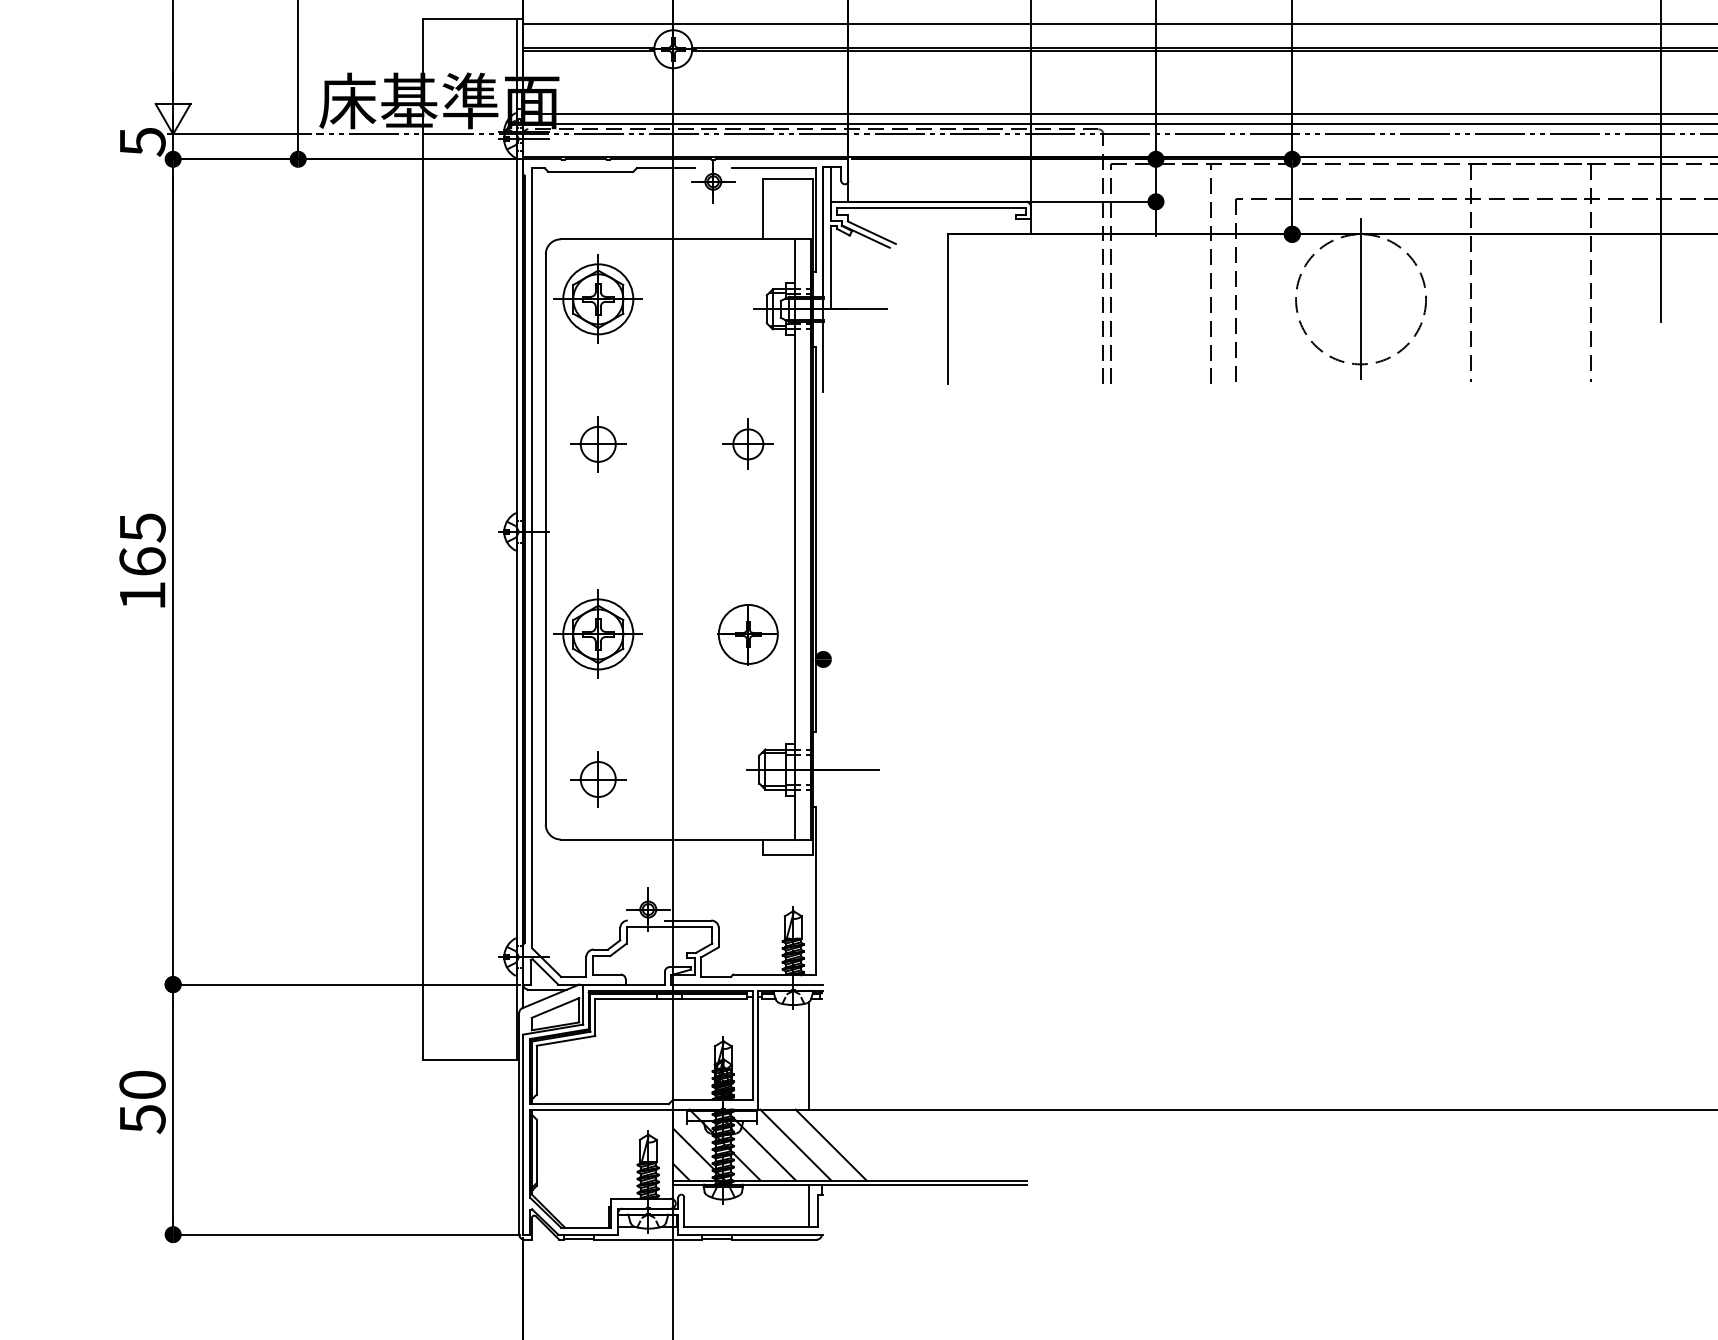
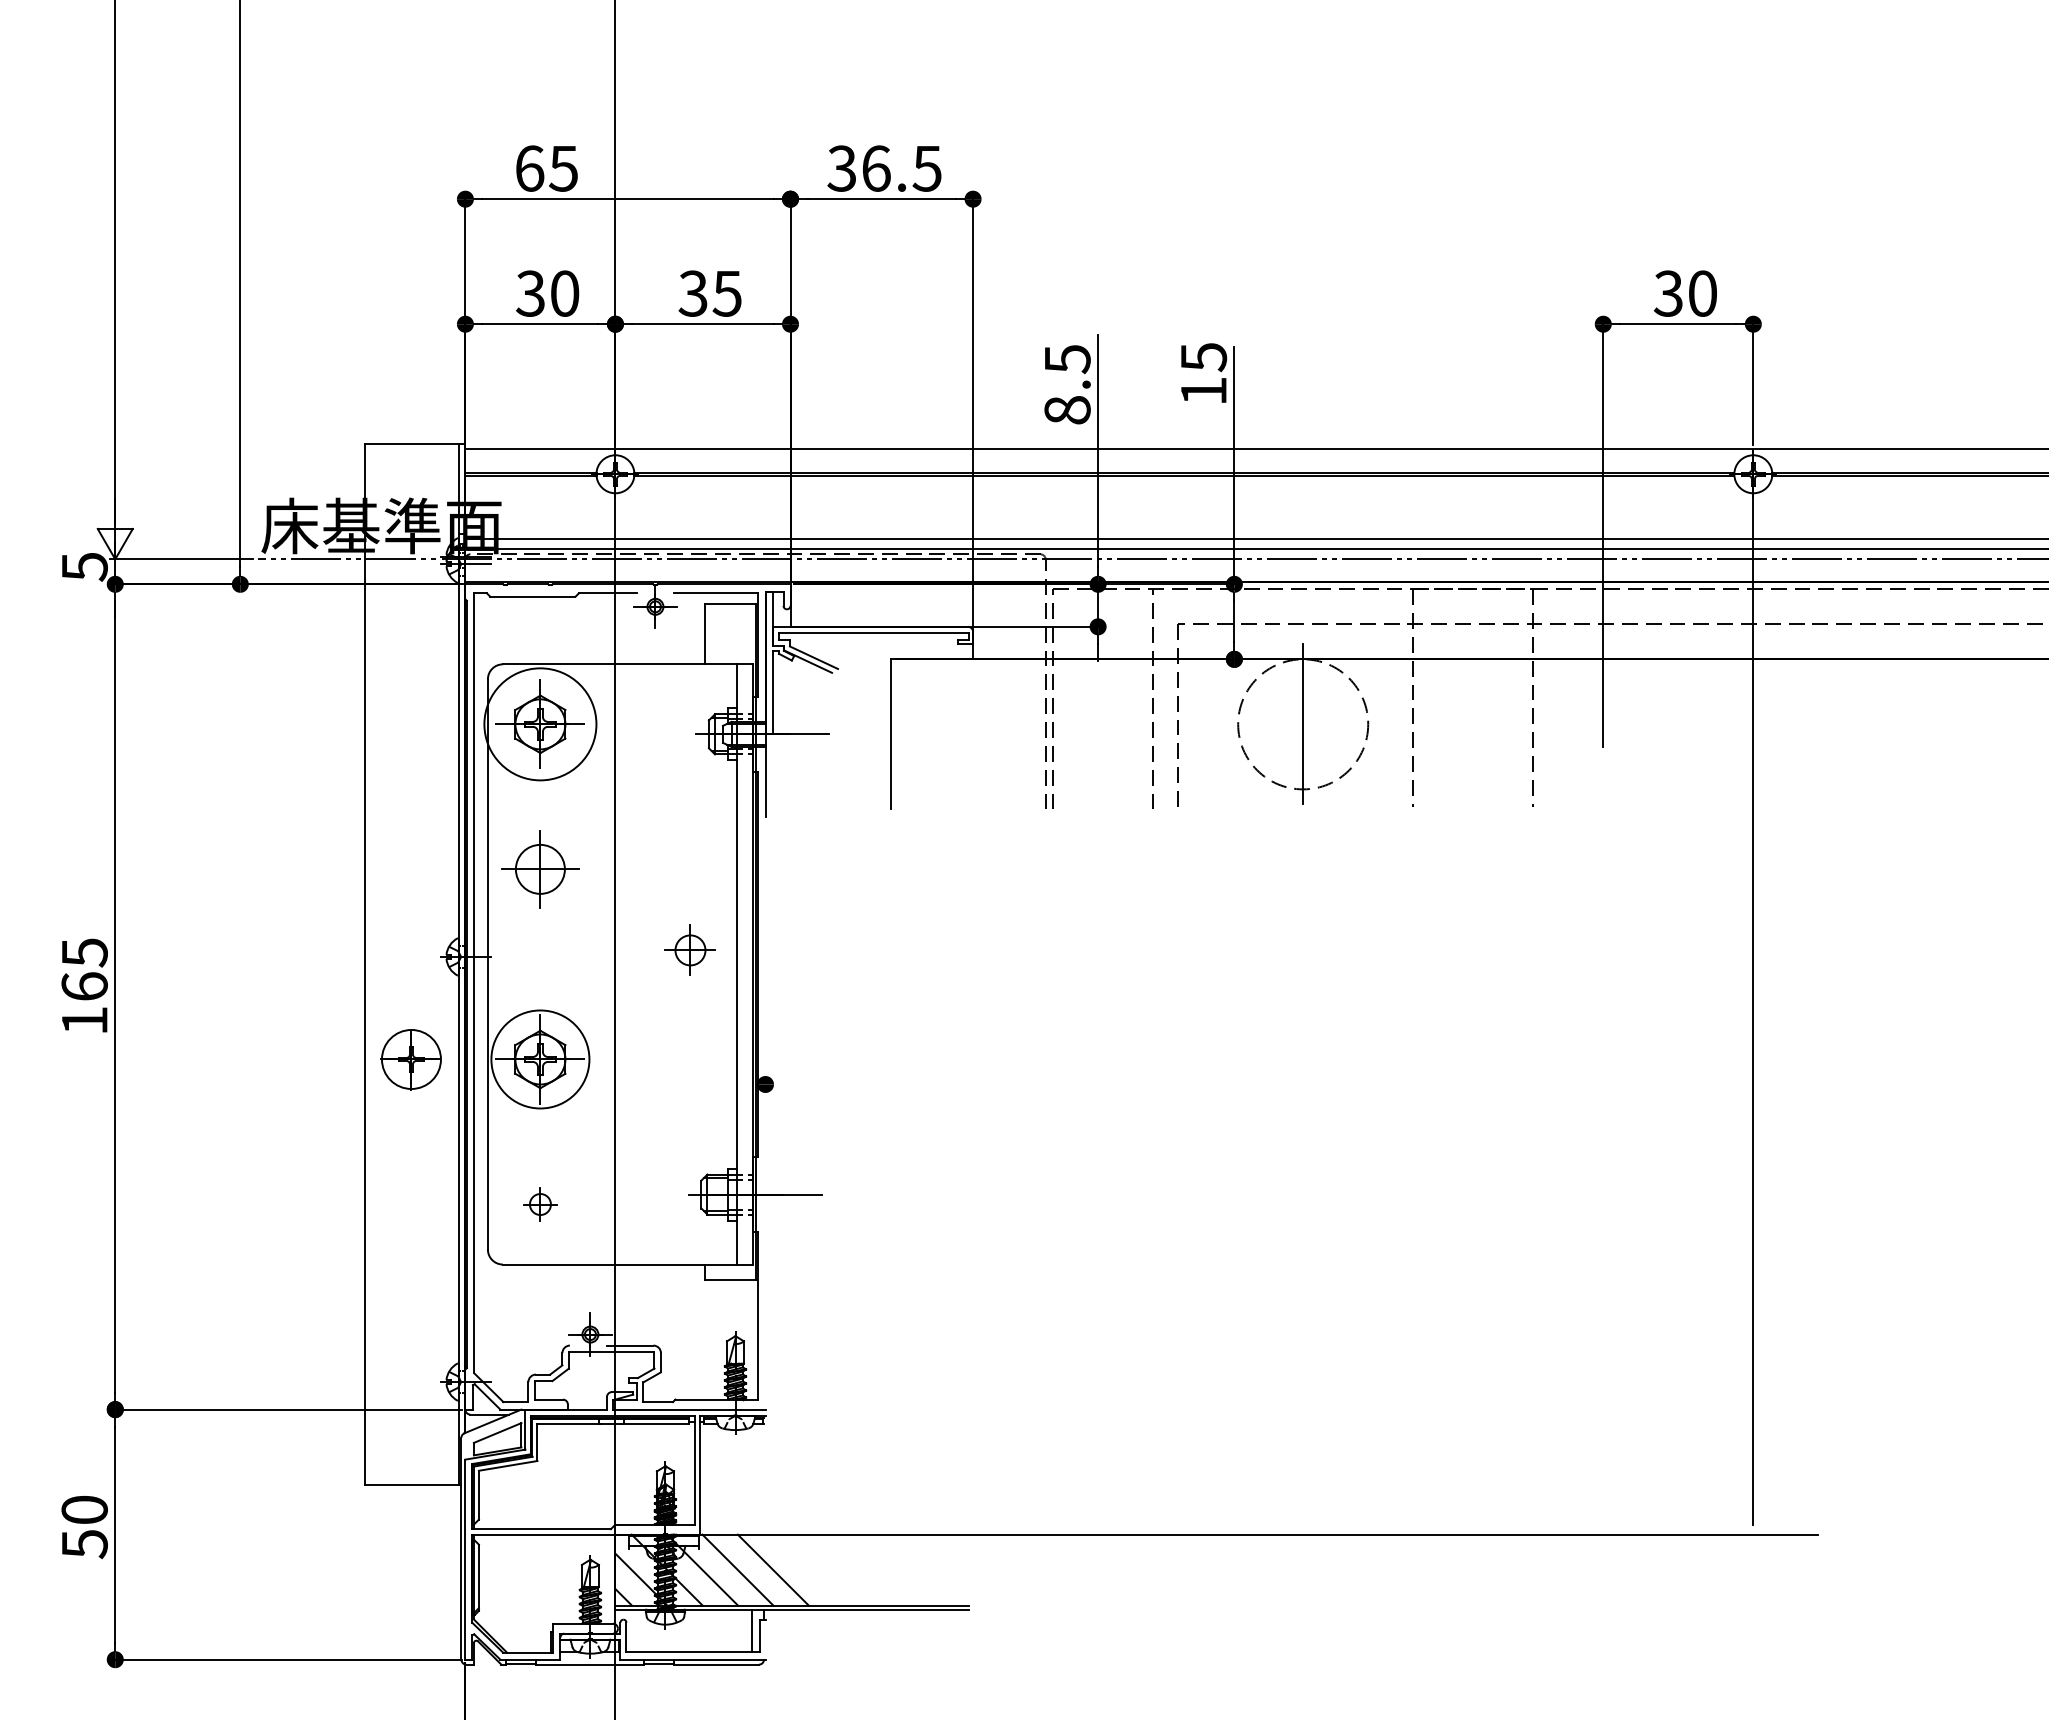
circle: (598, 299) -> (540, 724), size x1.6
part: (747, 443) -> (689, 949), moved
part: (598, 444) -> (540, 869), size x1.4
circle: (598, 634) -> (540, 1059), size x1.4
part: (747, 634) -> (410, 1059), moved
part: (598, 779) -> (540, 1204), size x0.6
line: (809, 1055) -> (751, 1480), removed

